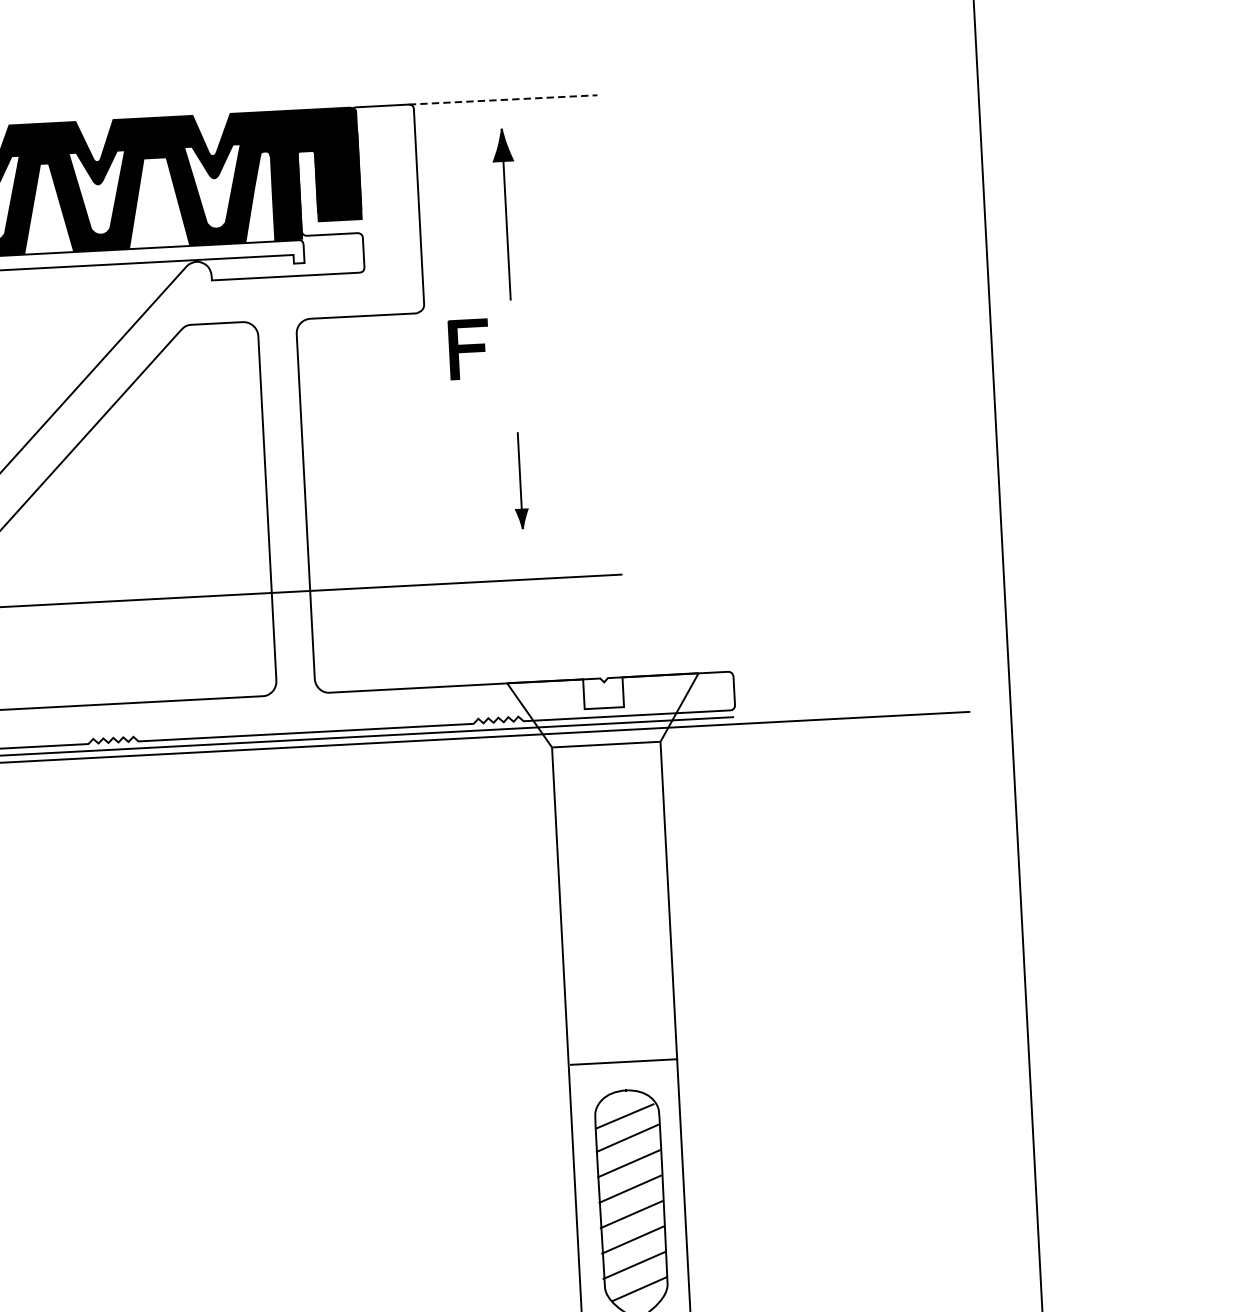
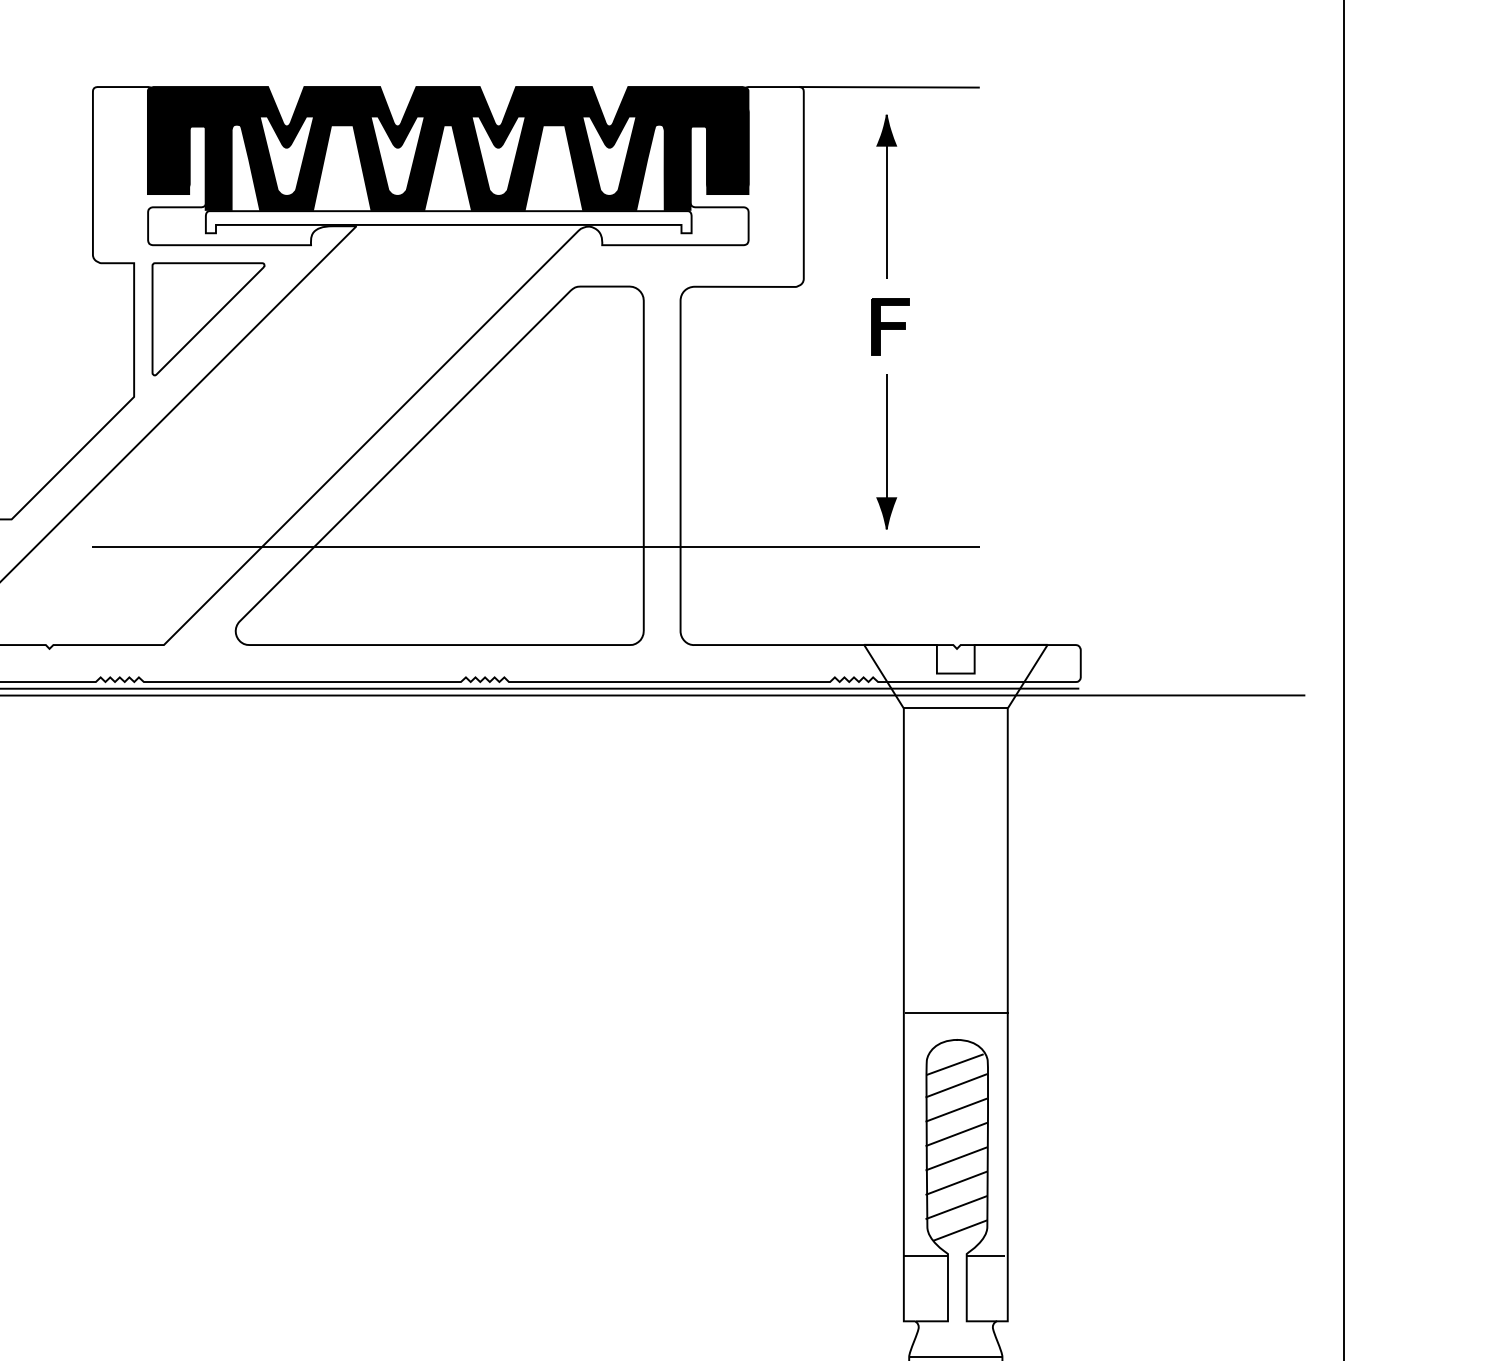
line: (504, 100) -> (890, 87), dashed -> solid
part: (469, 348) -> (890, 326), moved
part: (519, 480) -> (886, 451), size x1.67

